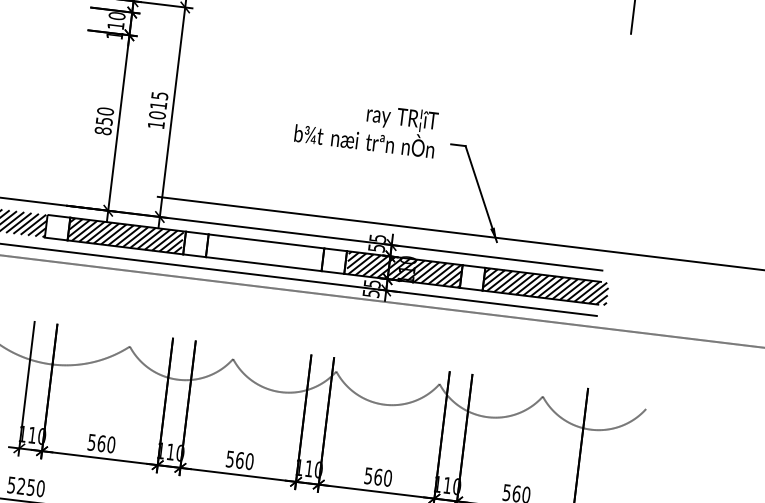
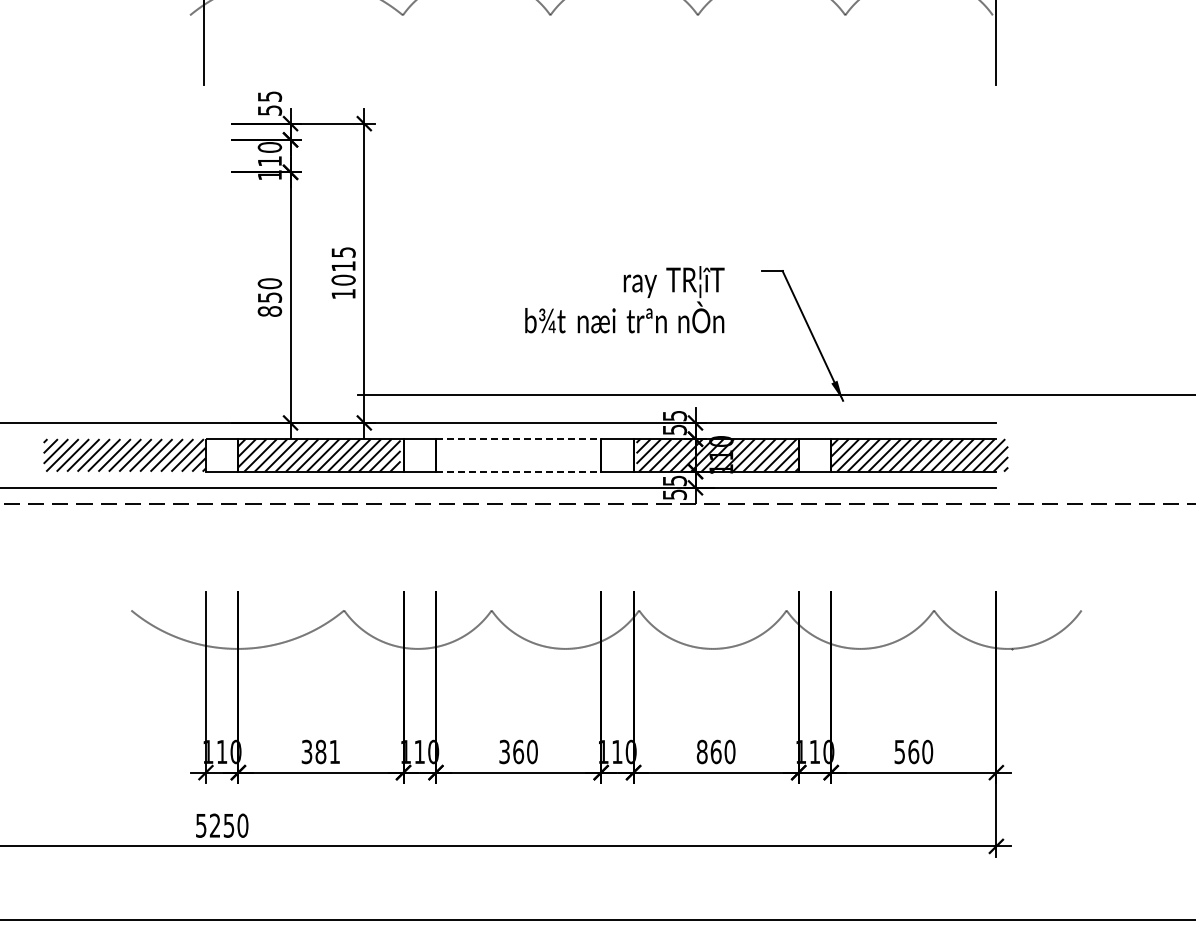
text: (366, 126) -> (624, 299), moved
line: (266, 241) -> (518, 439), solid -> dashed
line: (263, 264) -> (518, 471), solid -> dashed
text: (102, 443) -> (321, 751), 560 -> 381
text: (230, 458) -> (504, 751), 560 -> 360
text: (368, 475) -> (701, 751), 560 -> 860

